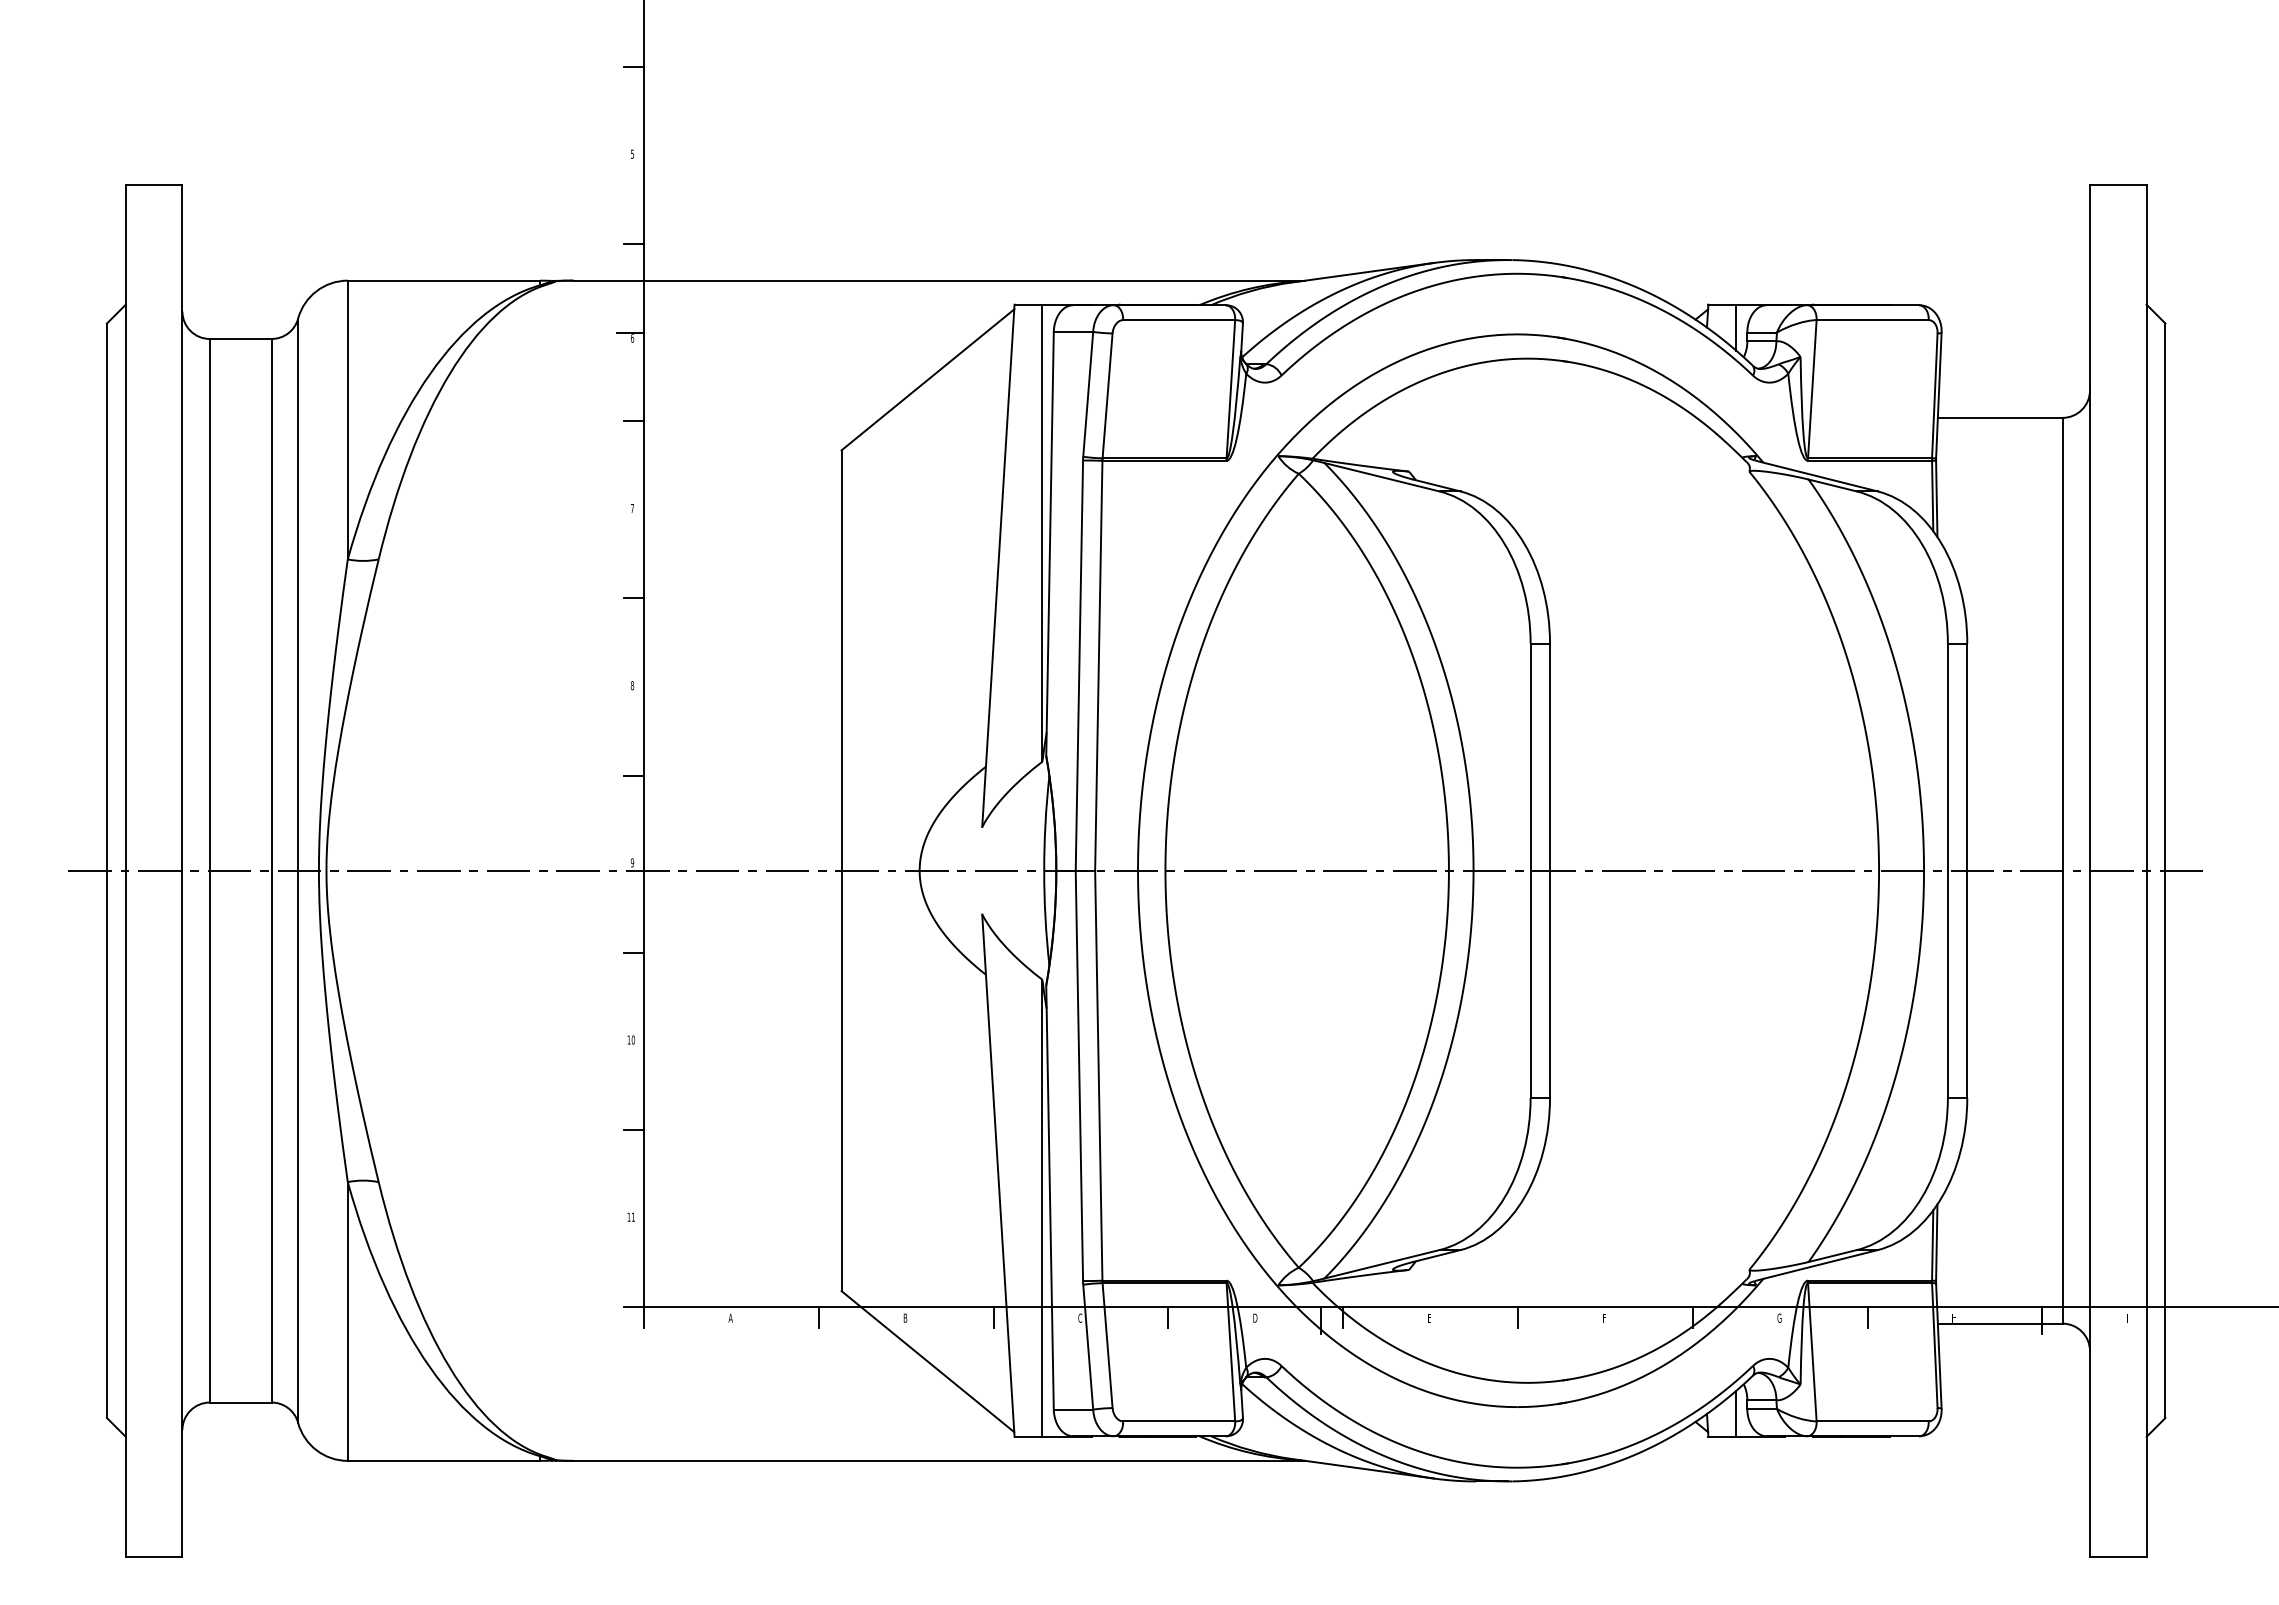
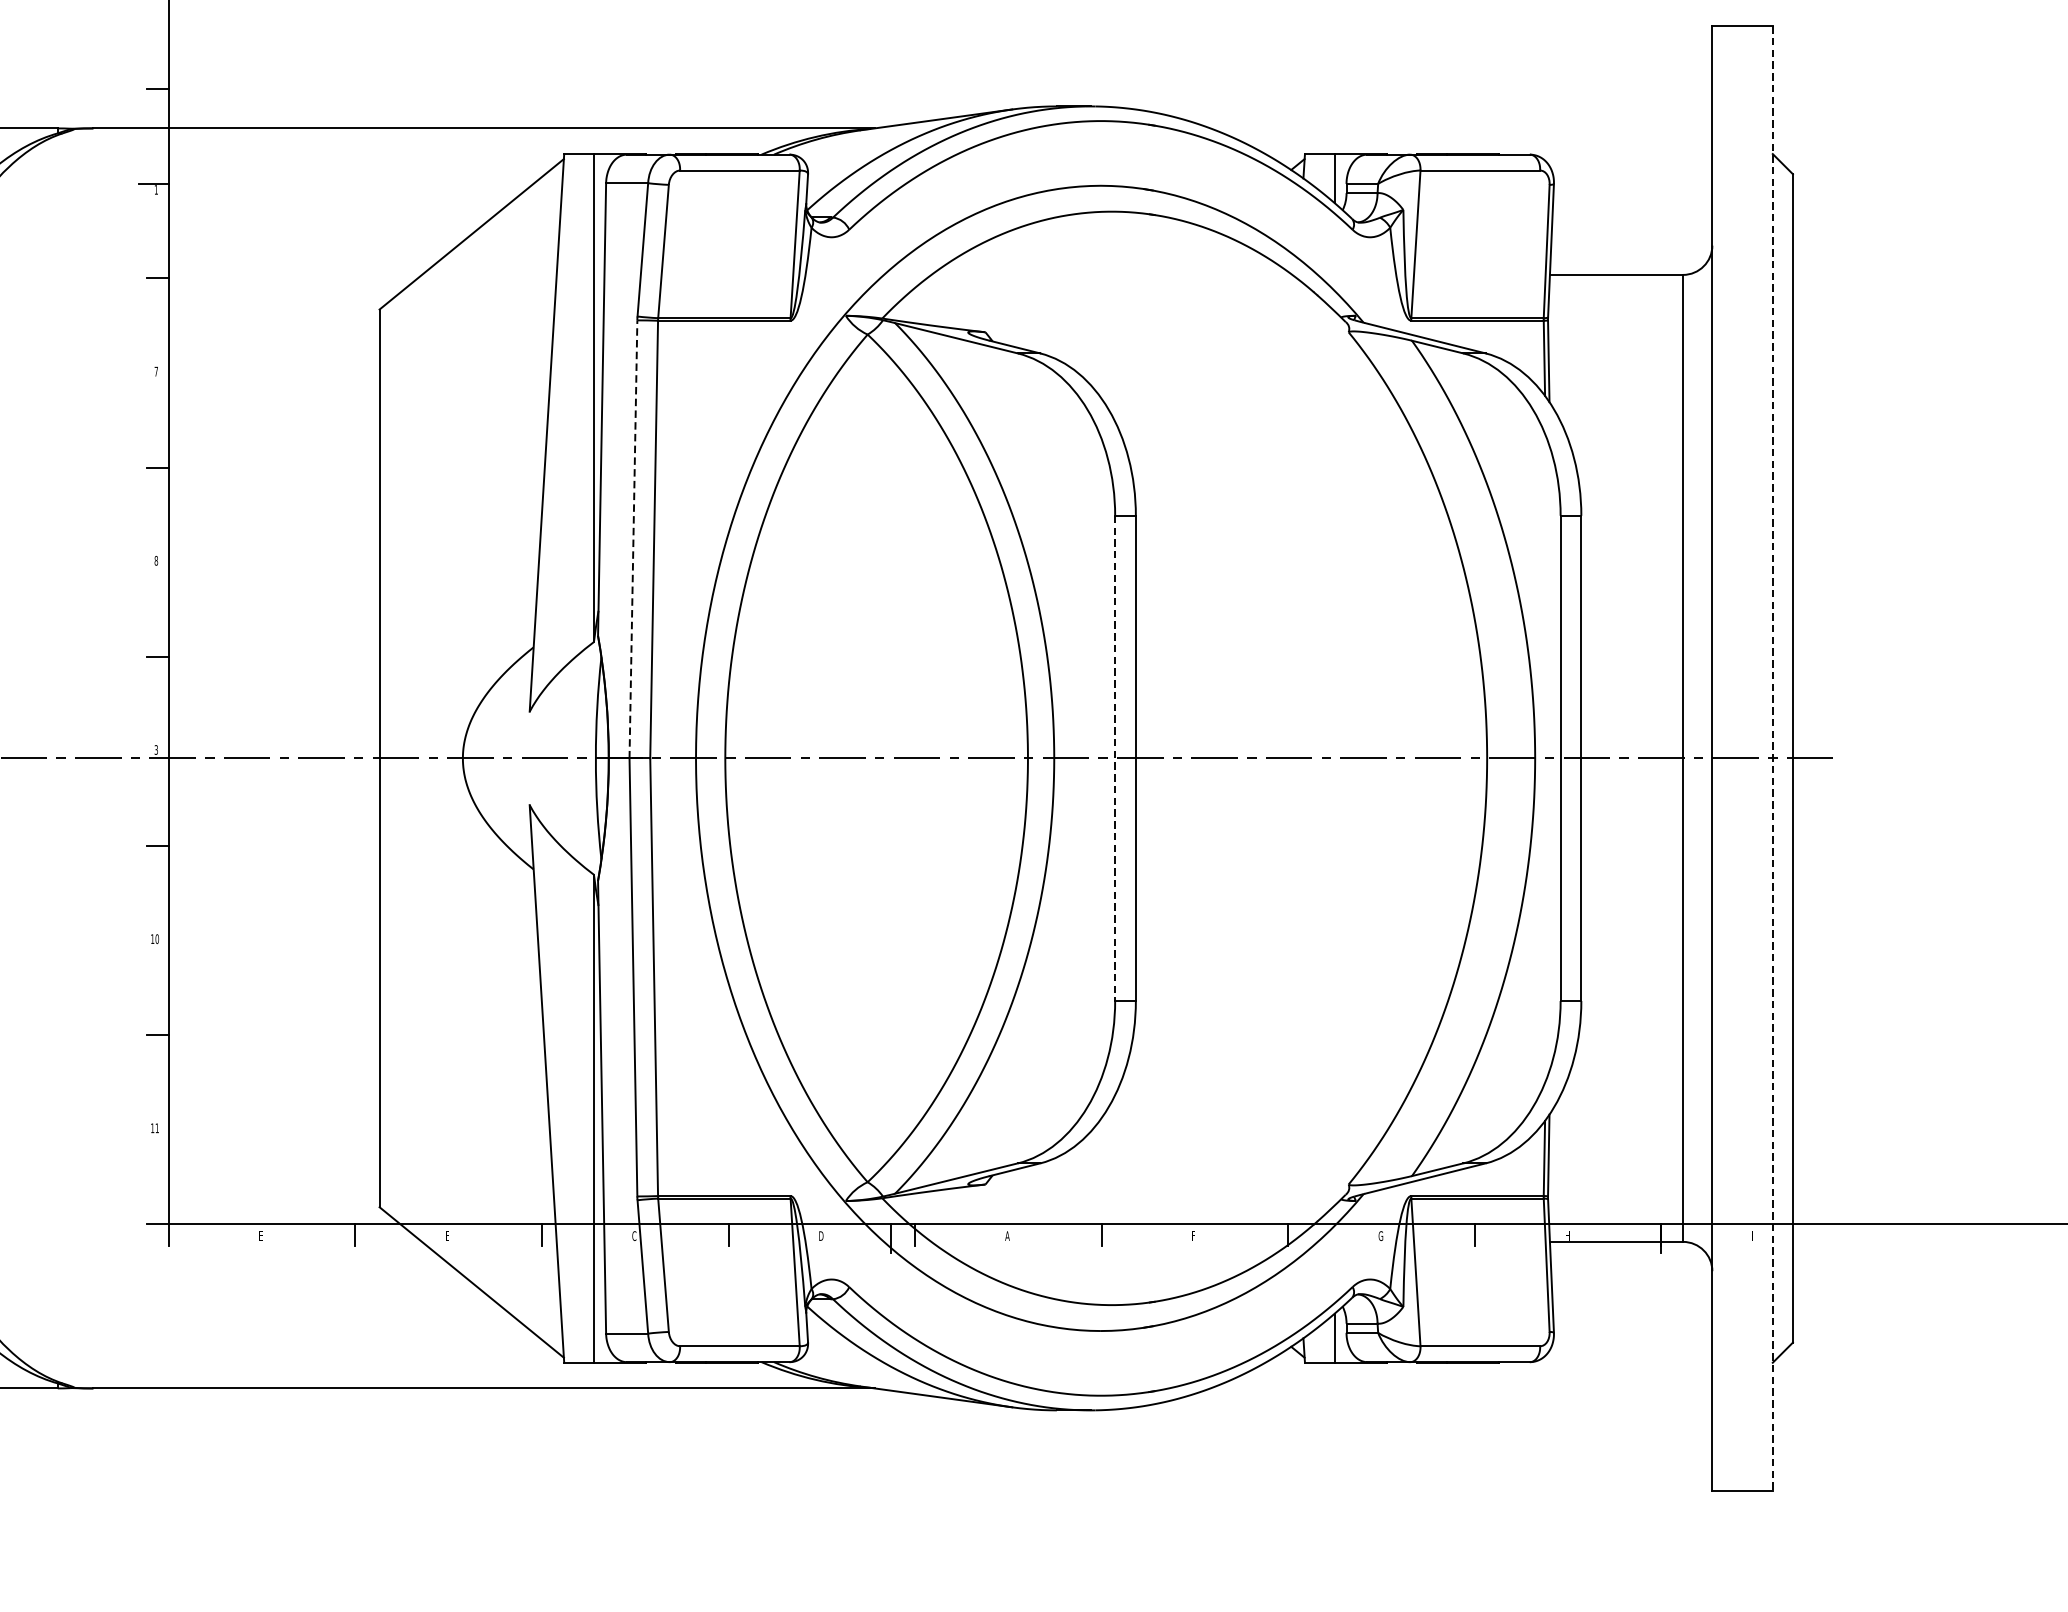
text: (632, 338) -> (156, 190), 6 -> 1
line: (1079, 665) -> (633, 539), solid -> dashed
text: (632, 862) -> (156, 749), 9 -> 3
line: (2146, 870) -> (1772, 758), solid -> dashed
line: (1530, 871) -> (1115, 759), solid -> dashed
text: (730, 1317) -> (260, 1235), A -> E
text: (905, 1317) -> (447, 1235), B -> E
text: (1429, 1317) -> (1007, 1235), E -> A

